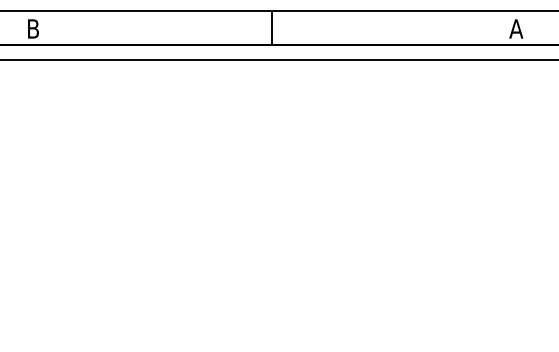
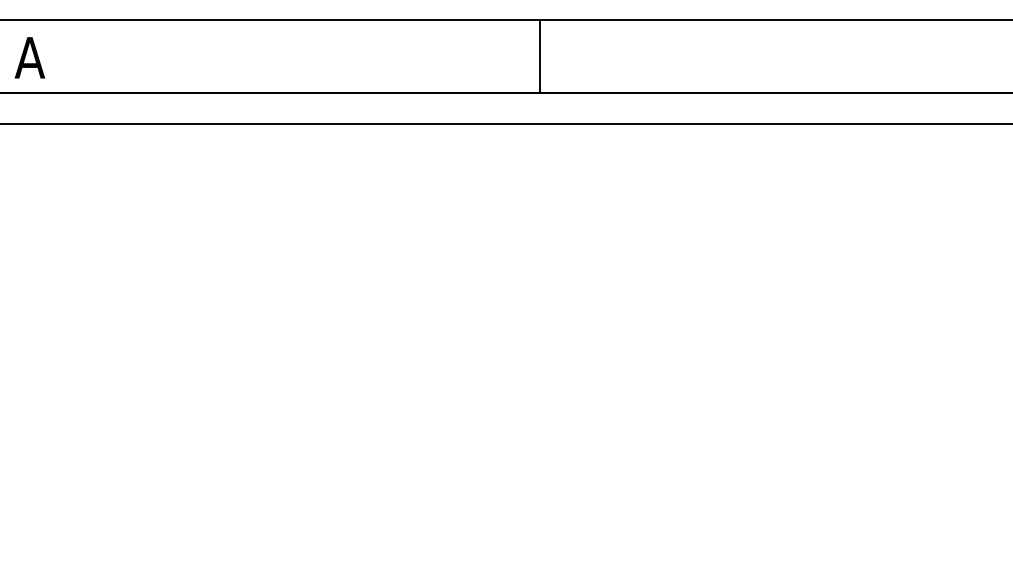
text: (33, 28) -> (30, 56), B -> A

